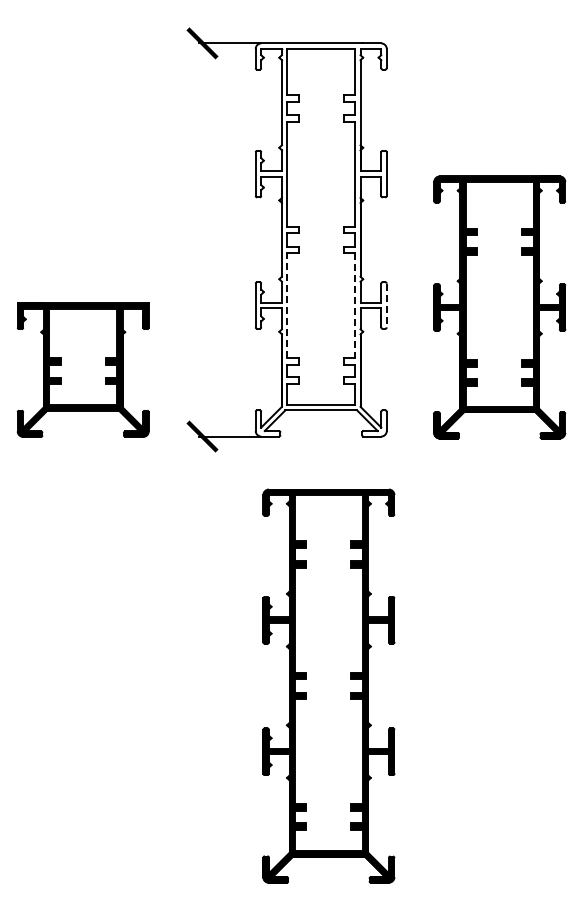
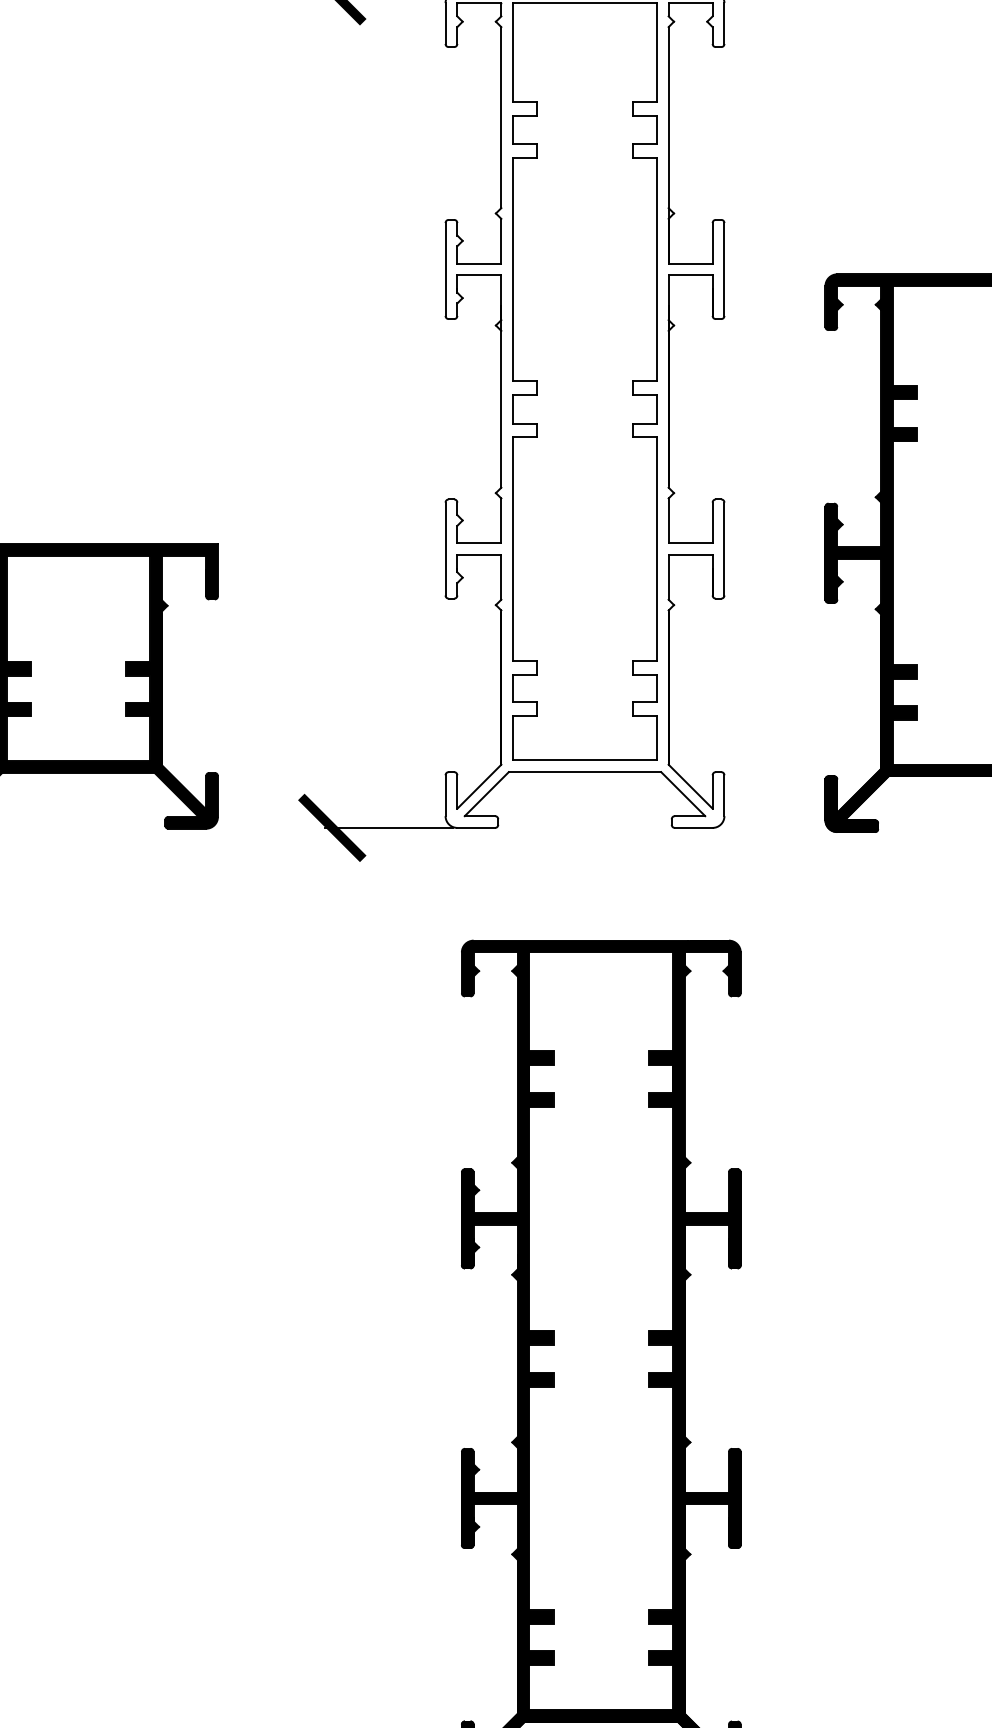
line: (287, 305) -> (513, 549), dashed -> solid
line: (355, 305) -> (657, 549), dashed -> solid
line: (386, 305) -> (723, 549), dashed -> solid

